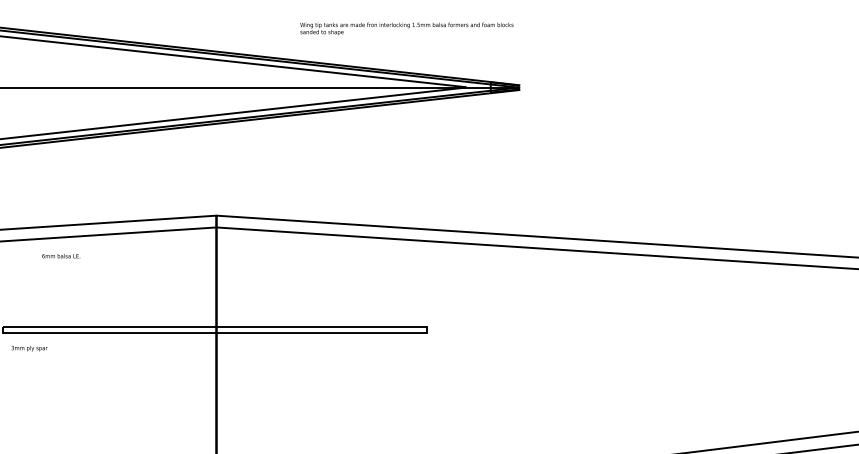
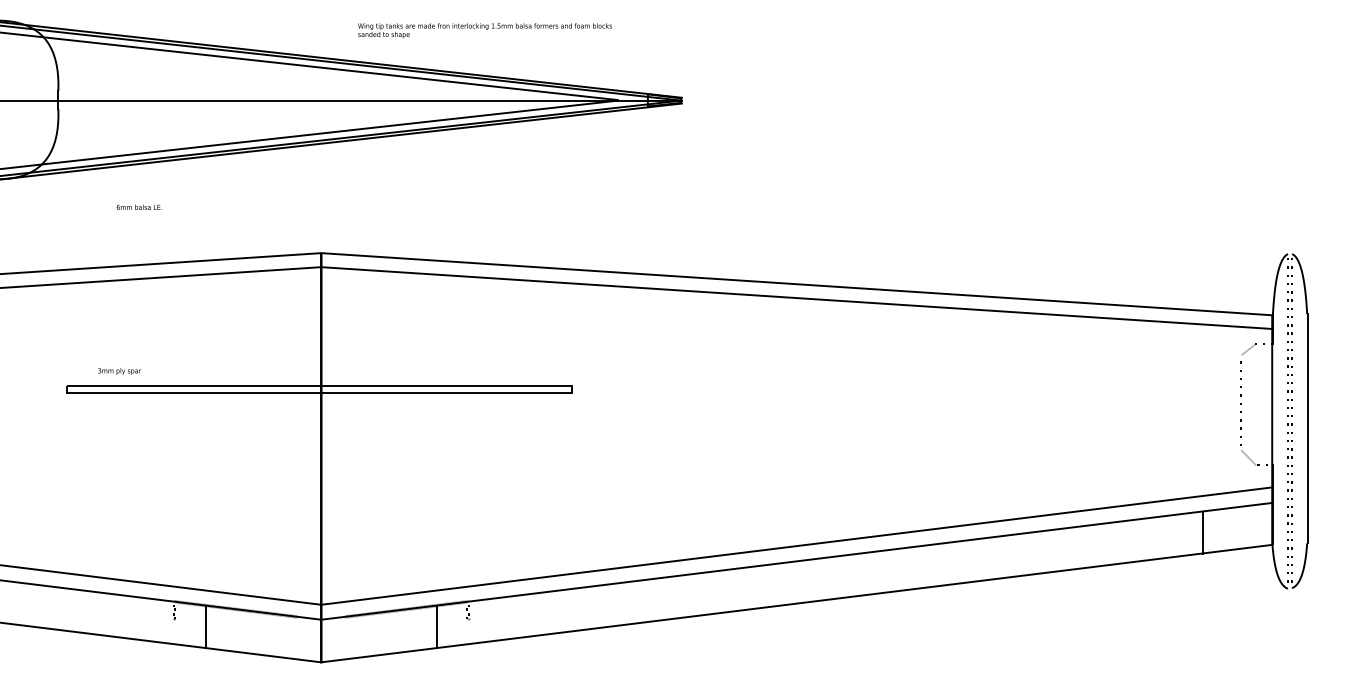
text: (406, 28) -> (484, 30), moved
text: (60, 255) -> (138, 206), moved
text: (29, 348) -> (119, 371), moved

